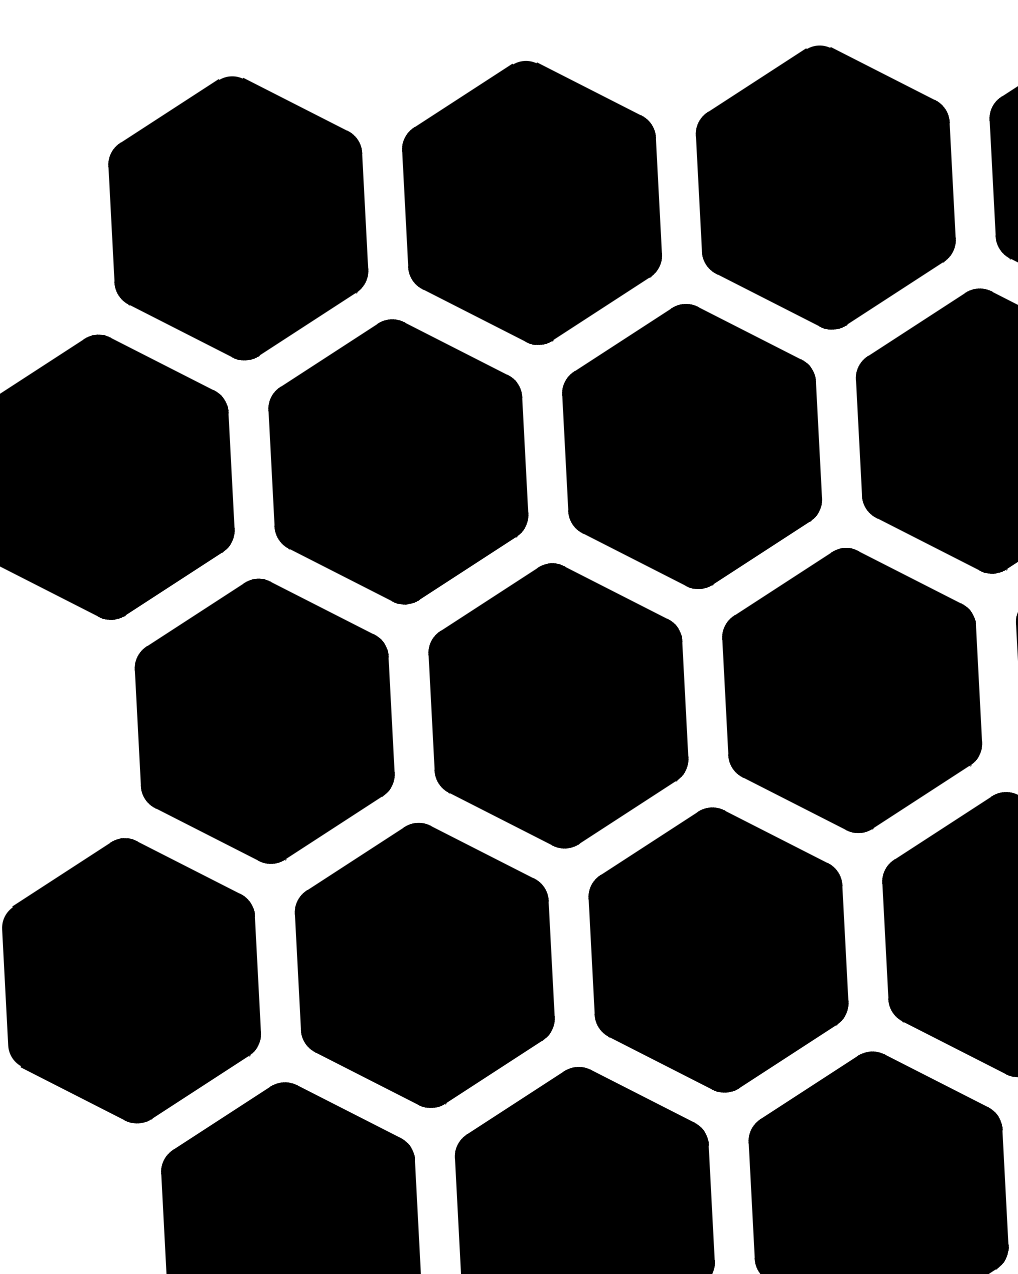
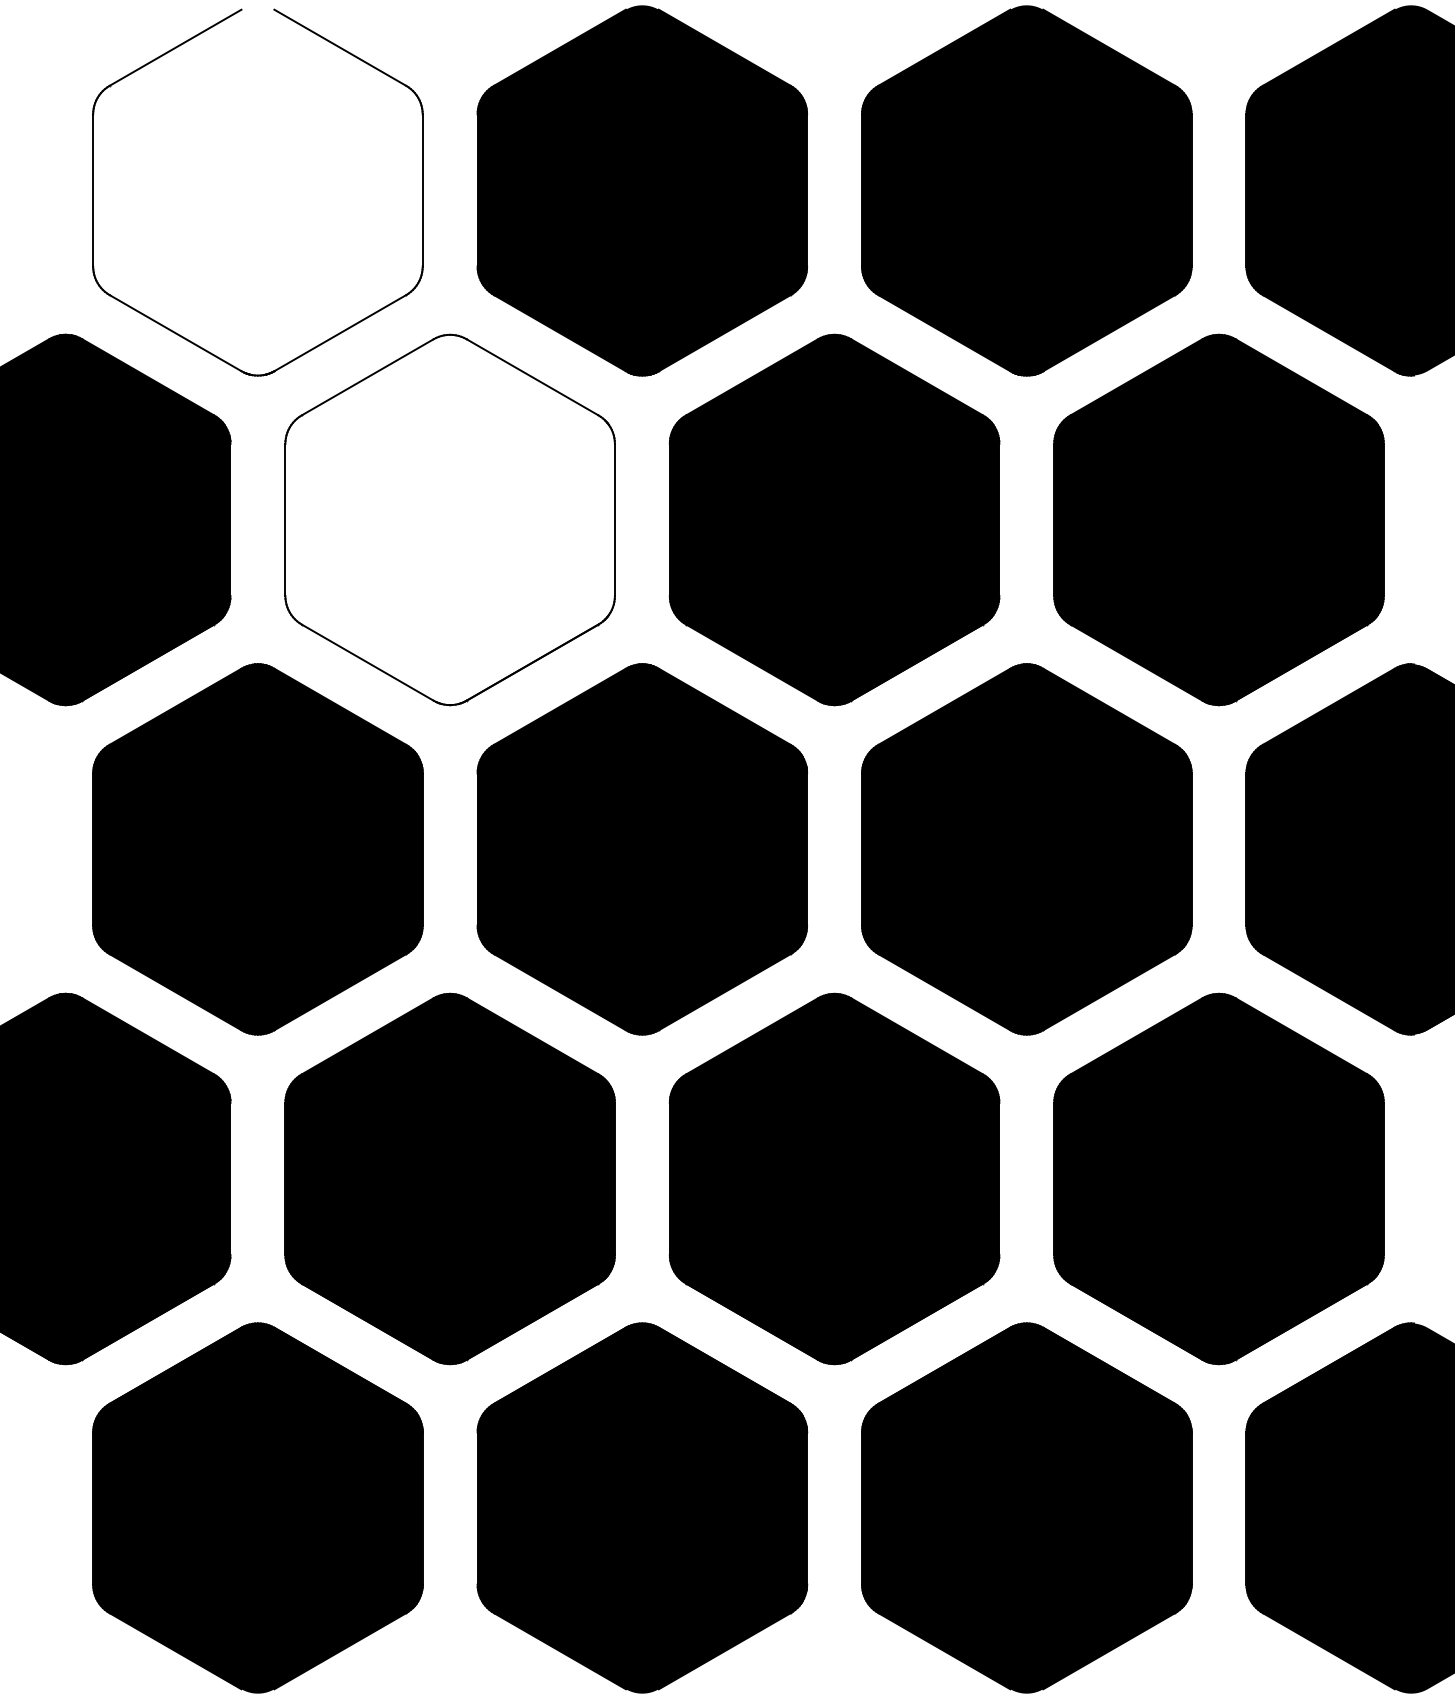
fill: (237, 217) -> (257, 190), removed
fill: (397, 461) -> (449, 519), removed

